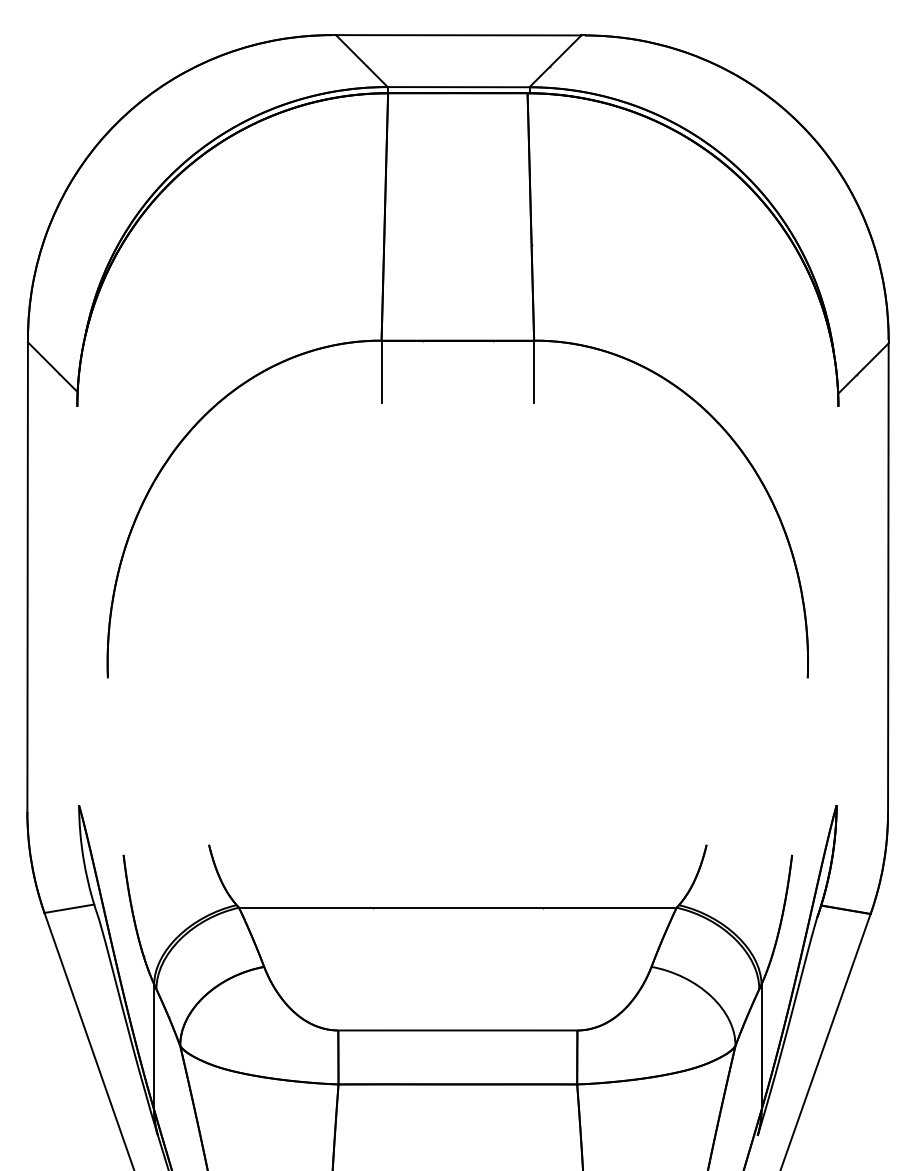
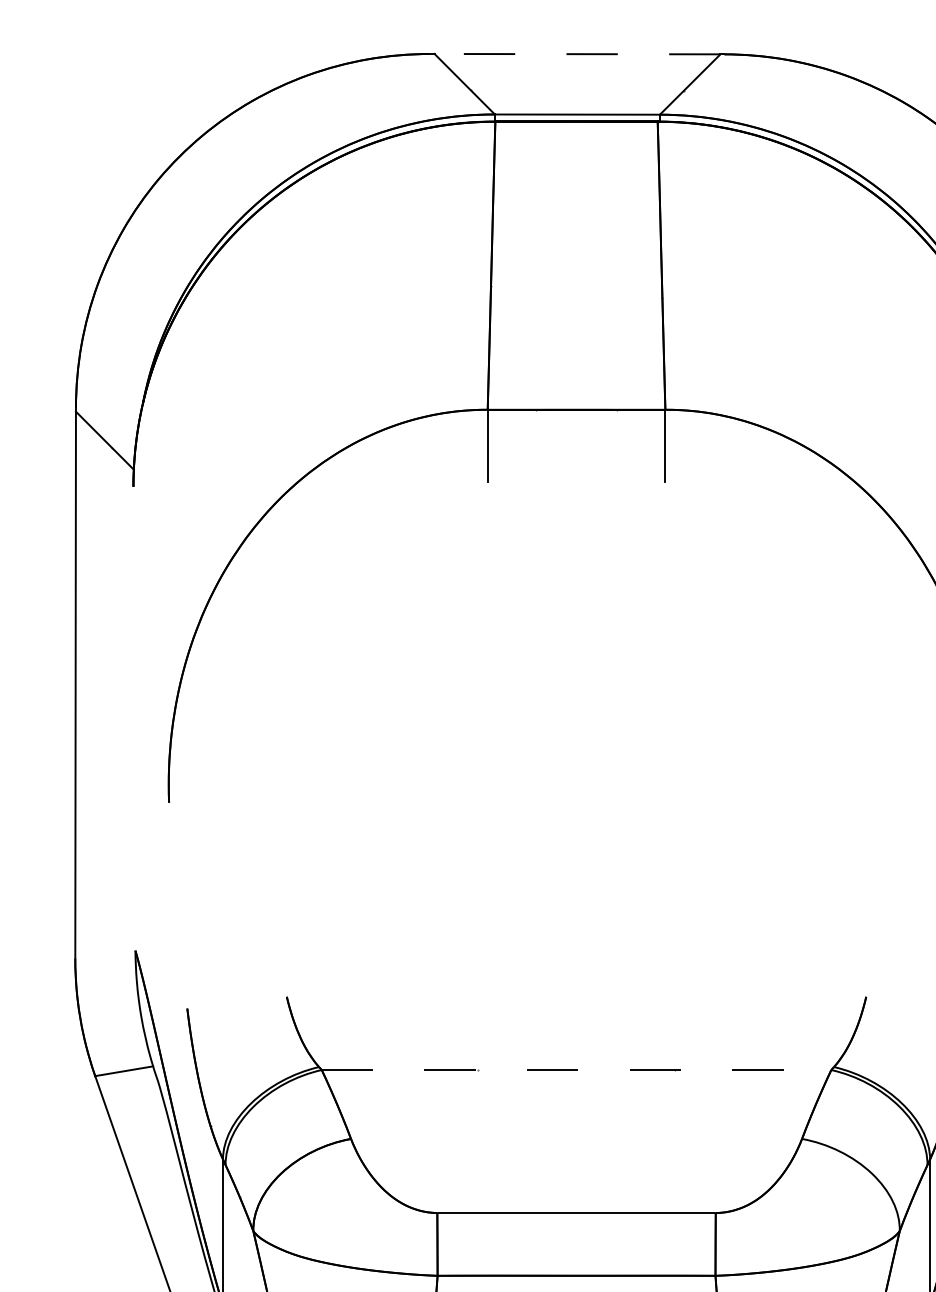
line: (458, 35) -> (577, 54), solid -> dashed
line: (457, 907) -> (576, 1069), solid -> dashed

